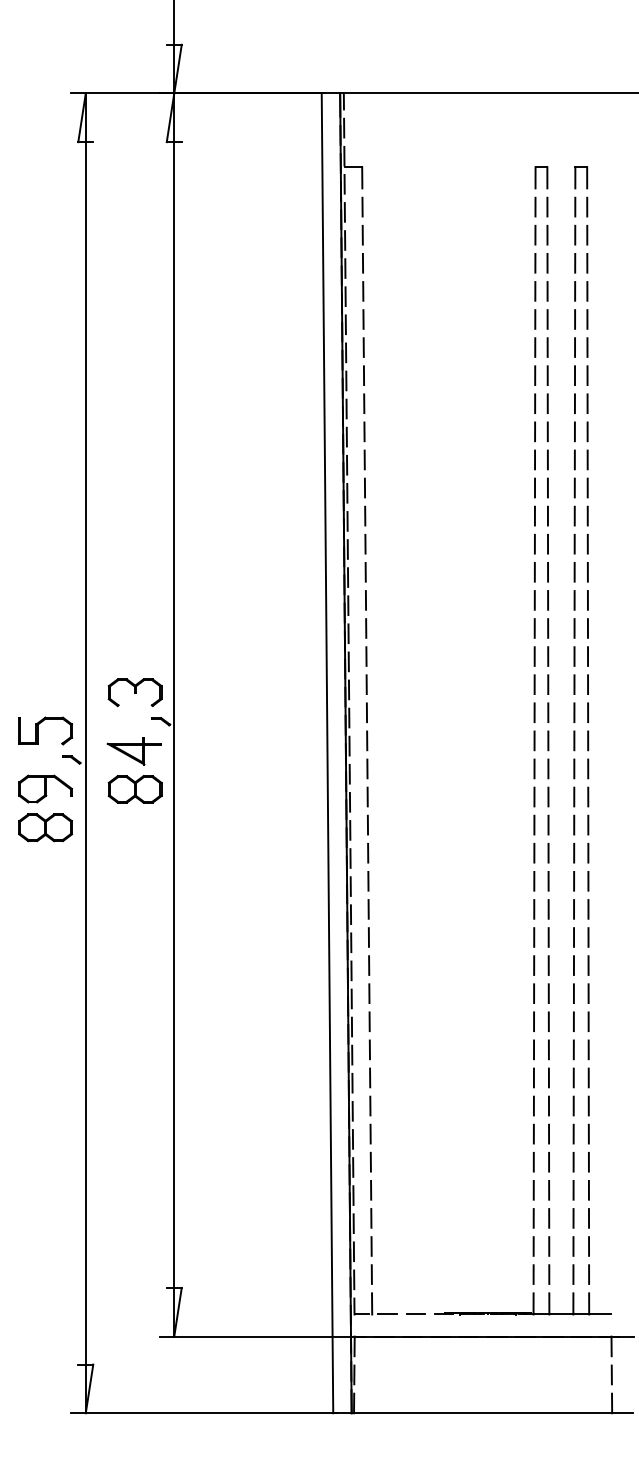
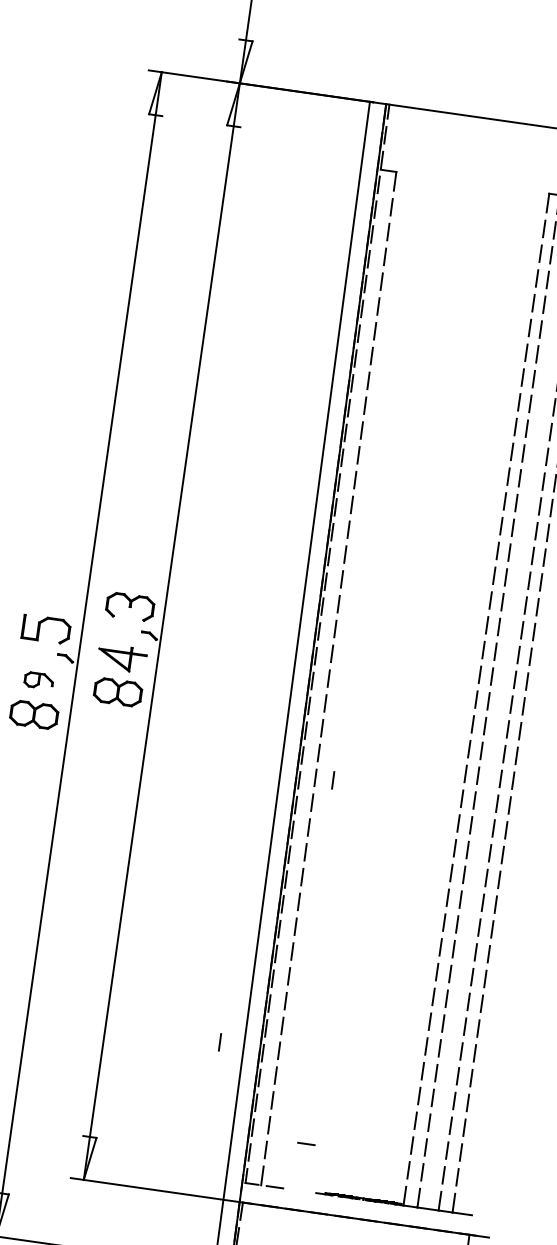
part: (45, 788) -> (39, 680), size x0.6
line: (388, 853) -> (333, 780), added
line: (303, 1162) -> (219, 1042), added
line: (415, 1313) -> (306, 1143), moved

